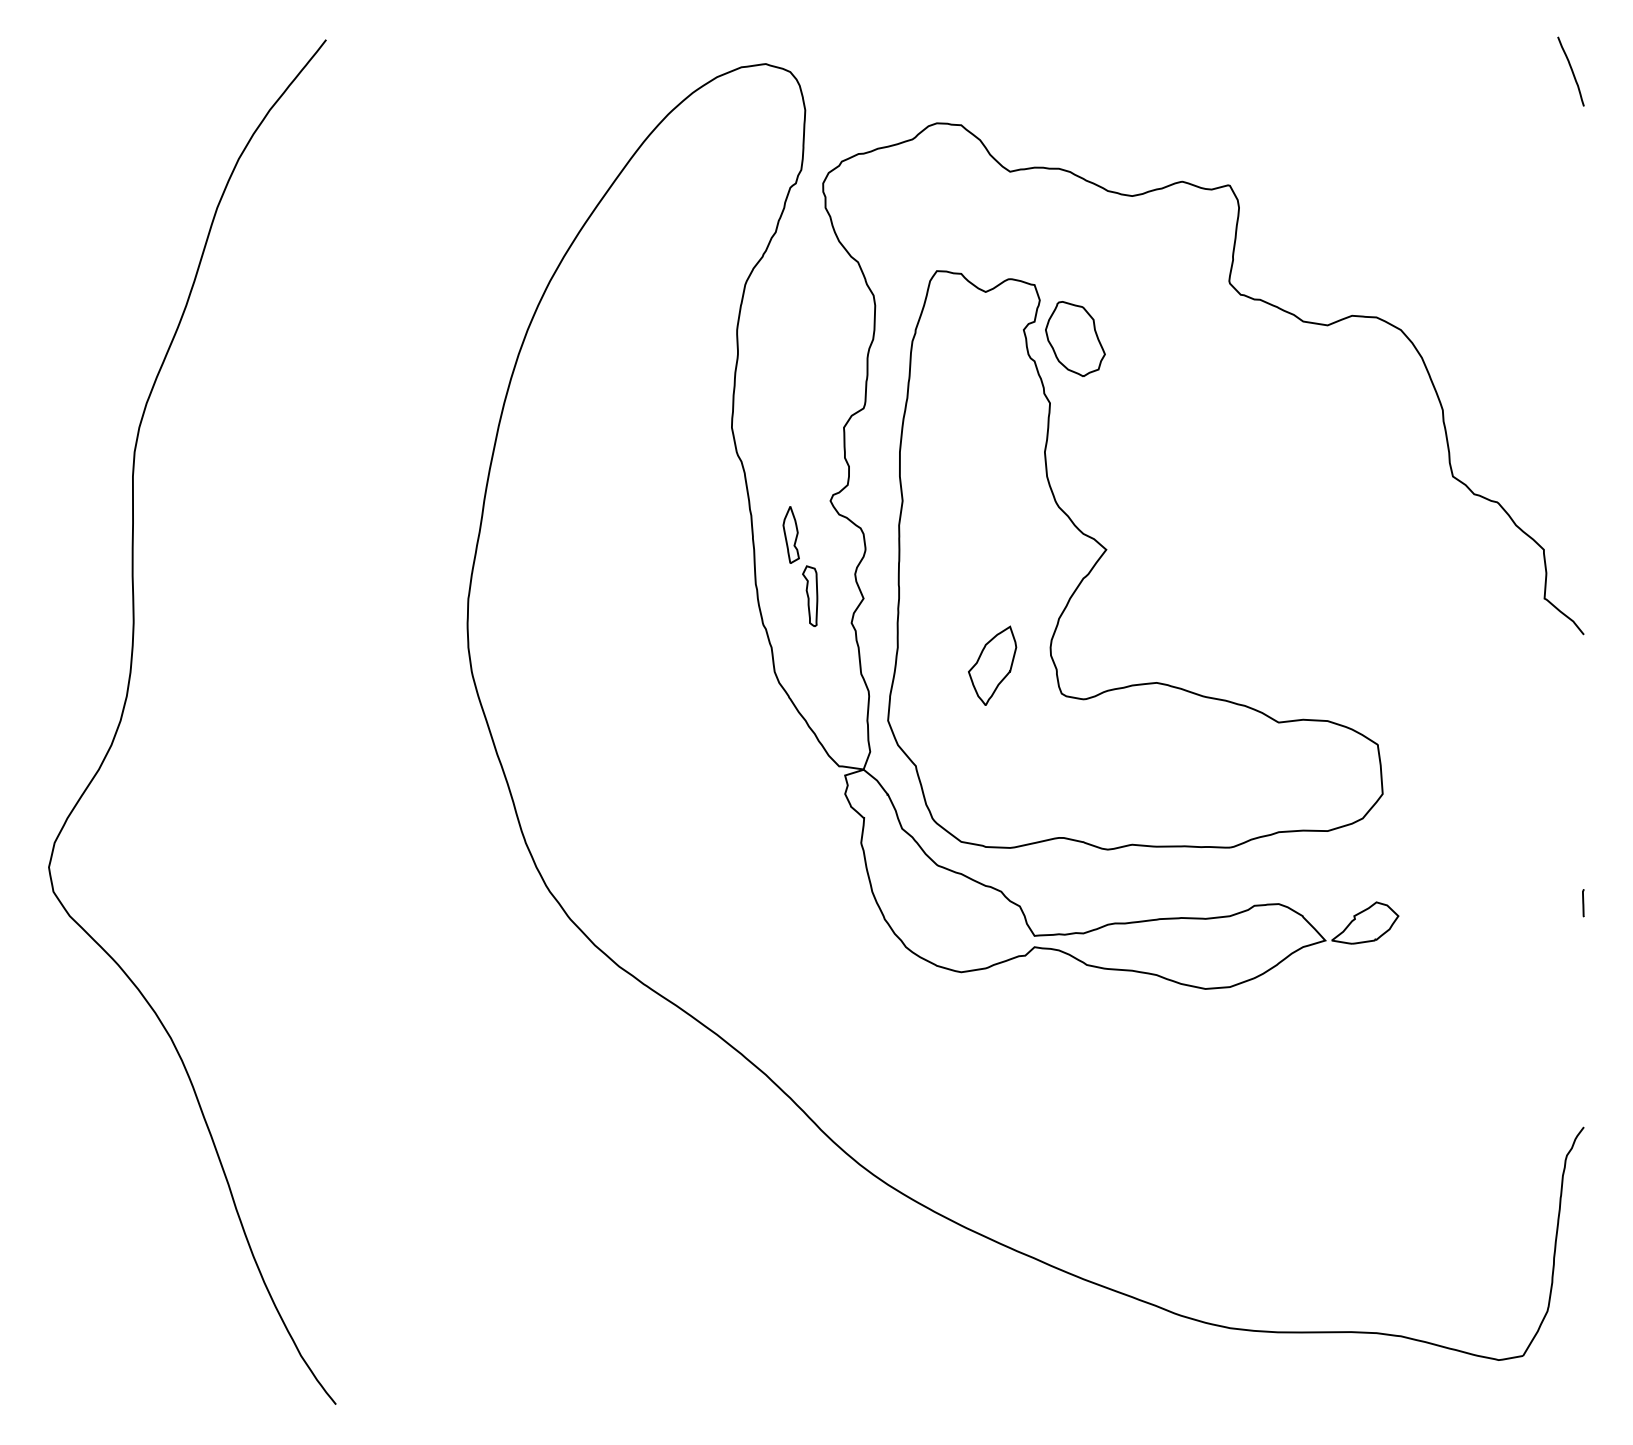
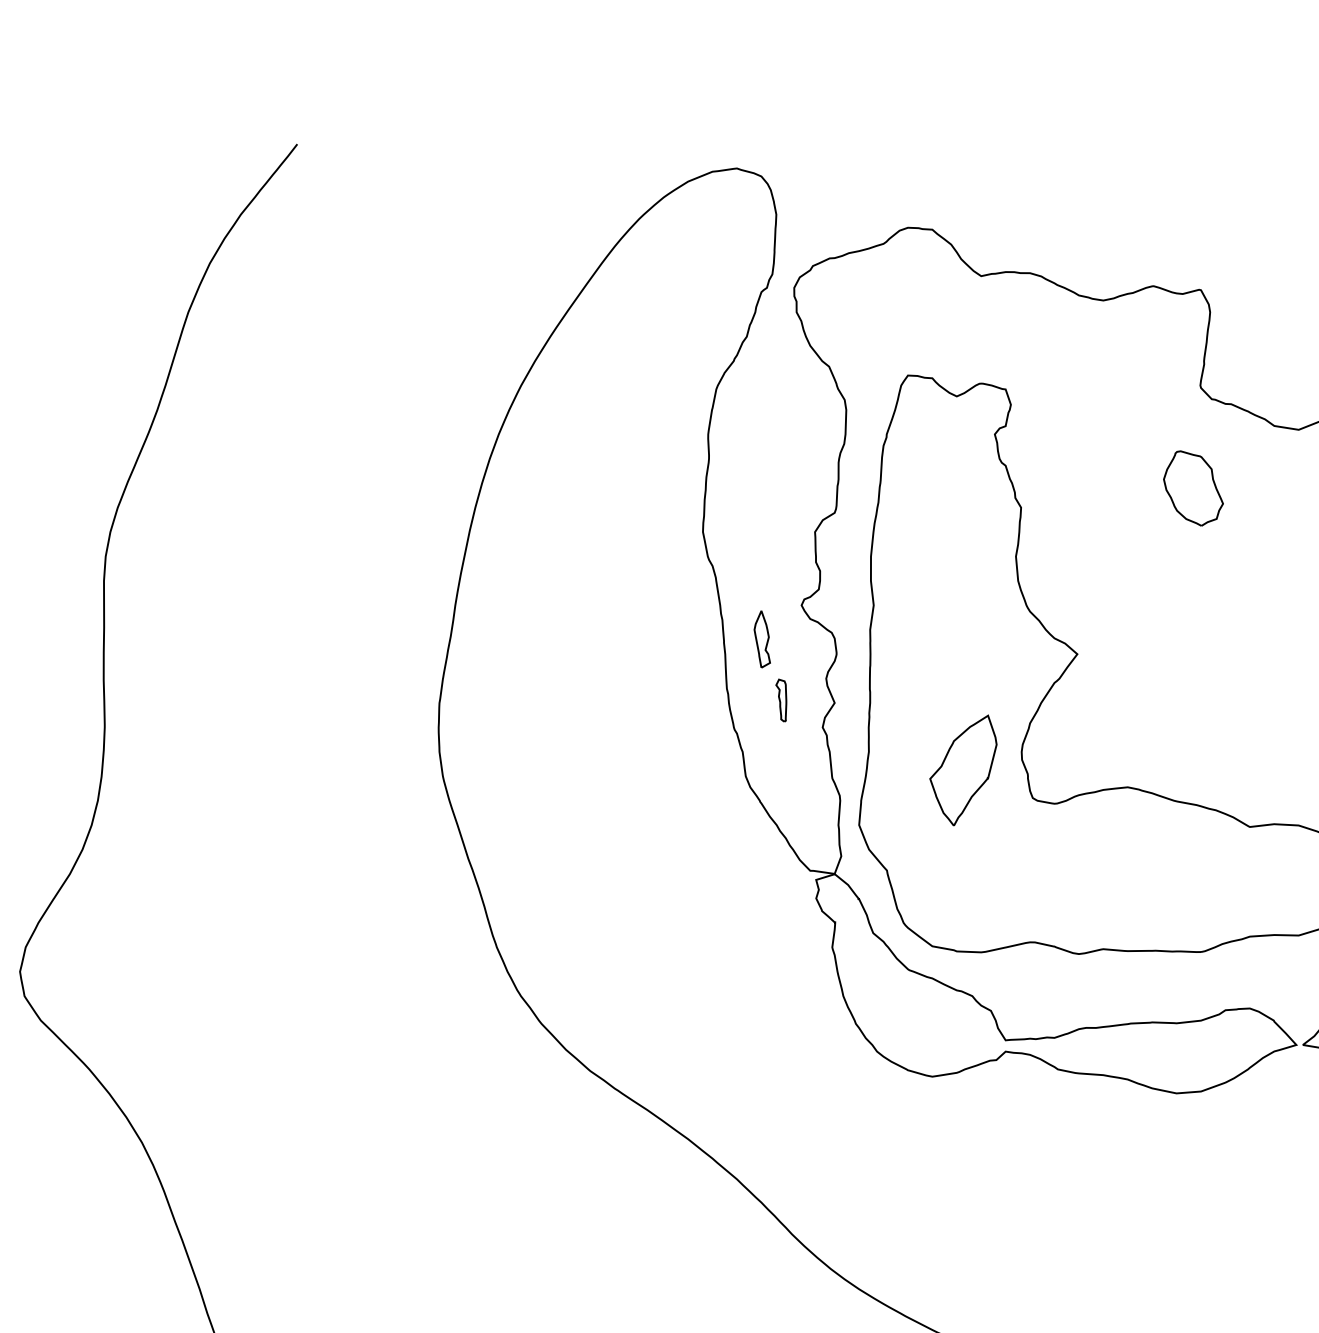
part: (1075, 338) -> (1193, 487), moved
part: (810, 595) -> (781, 699), size x0.7
part: (992, 665) -> (963, 769), size x1.4

